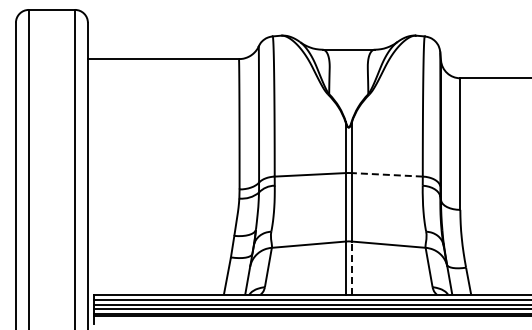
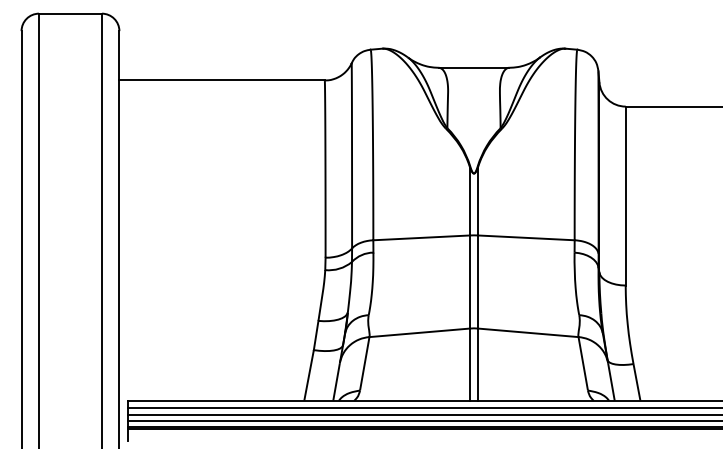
line: (386, 174) -> (525, 237), dashed -> solid
line: (351, 268) -> (477, 365), dashed -> solid

